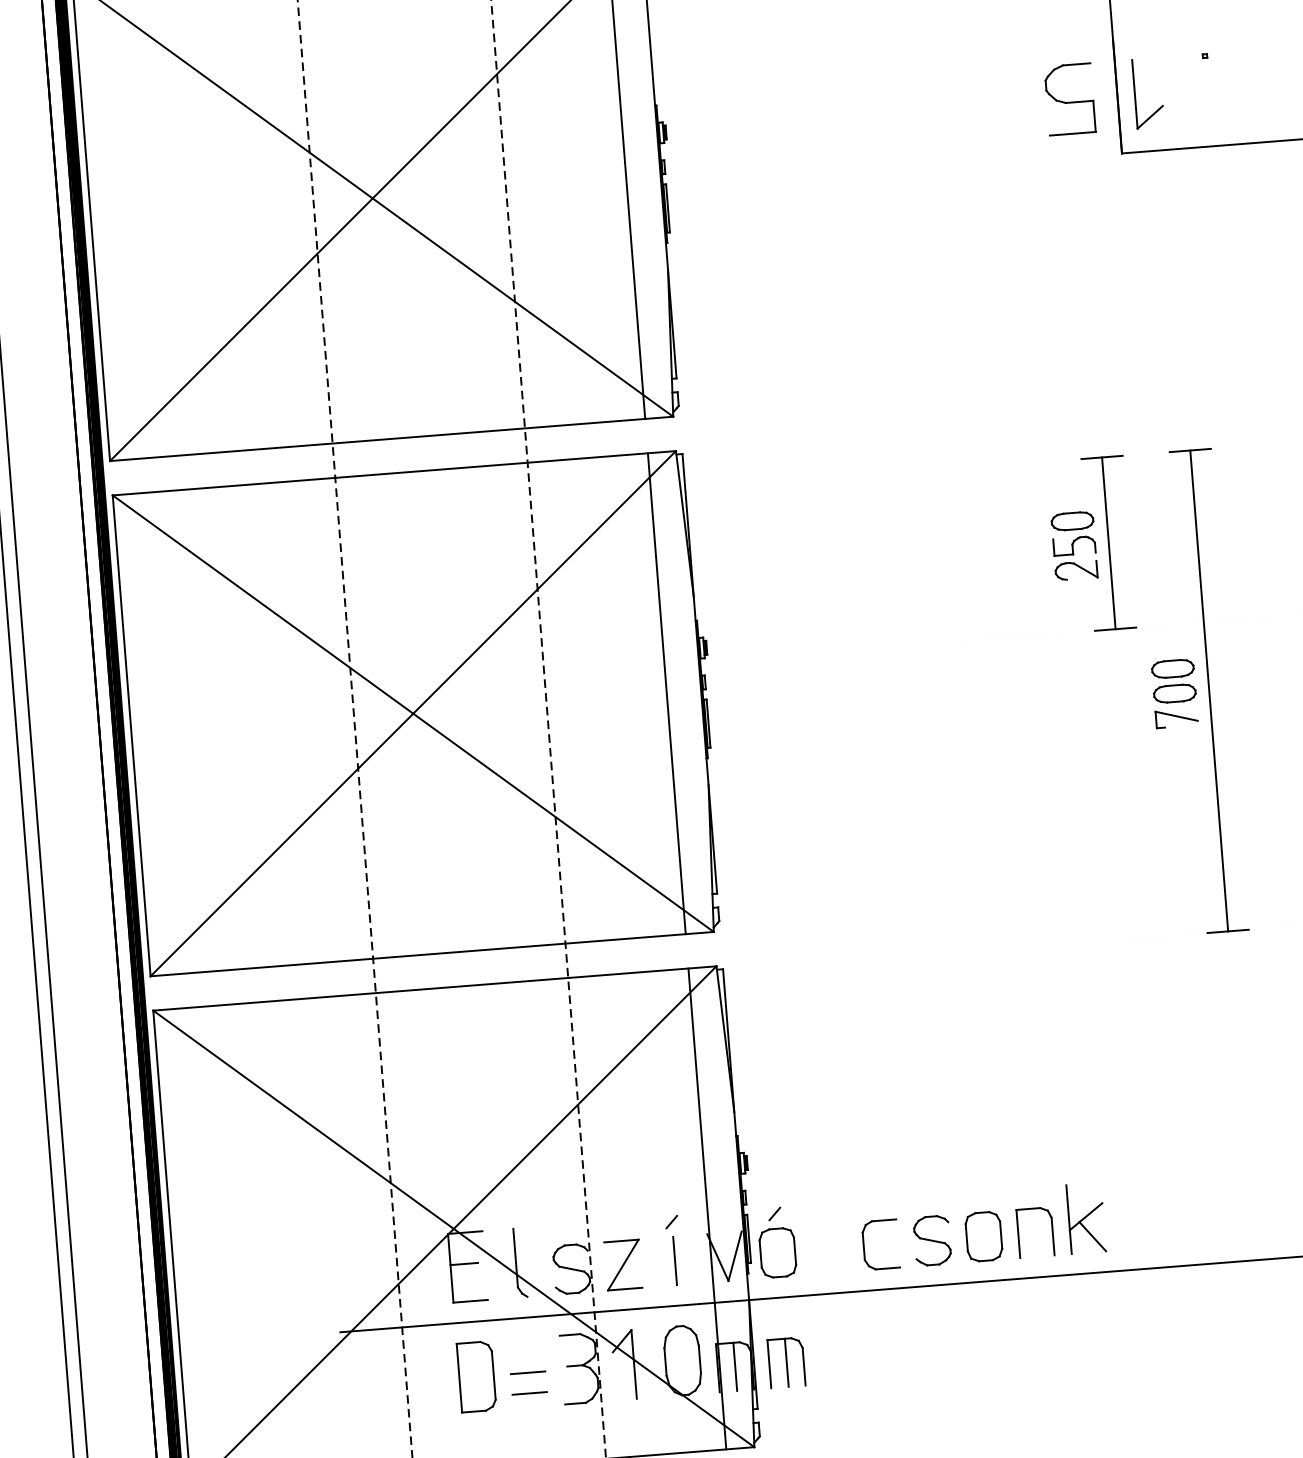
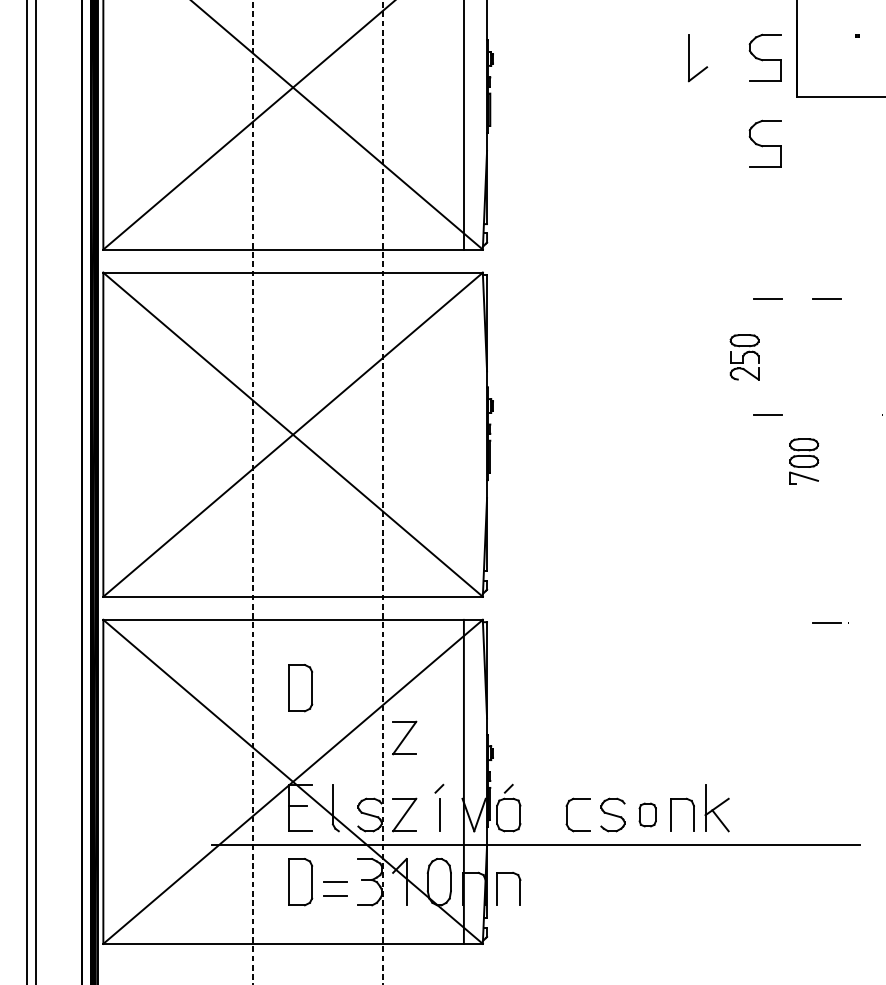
part: (1135, 94) -> (689, 58), moved
part: (1078, 226) -> (764, 143), added
line: (1108, 543) -> (767, 357), removed
line: (1209, 690) -> (827, 461), removed
line: (666, 693) -> (463, 434), removed
part: (453, 1089) -> (300, 688), added
part: (613, 1150) -> (404, 737), added
part: (983, 1235) -> (647, 814), size x0.7
line: (785, 1361) -> (508, 888), removed
line: (735, 1365) -> (474, 888), removed

